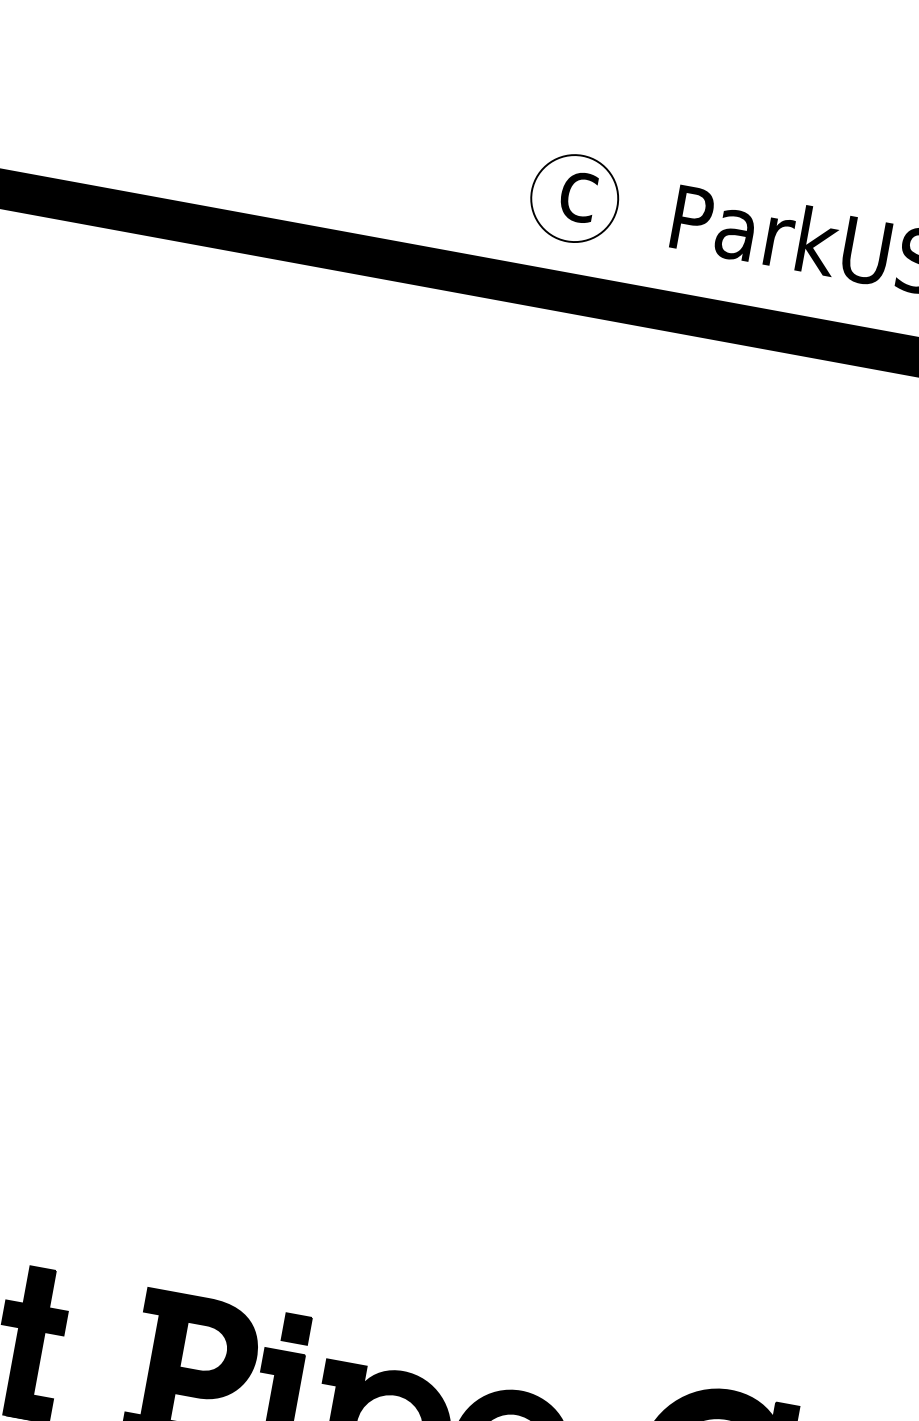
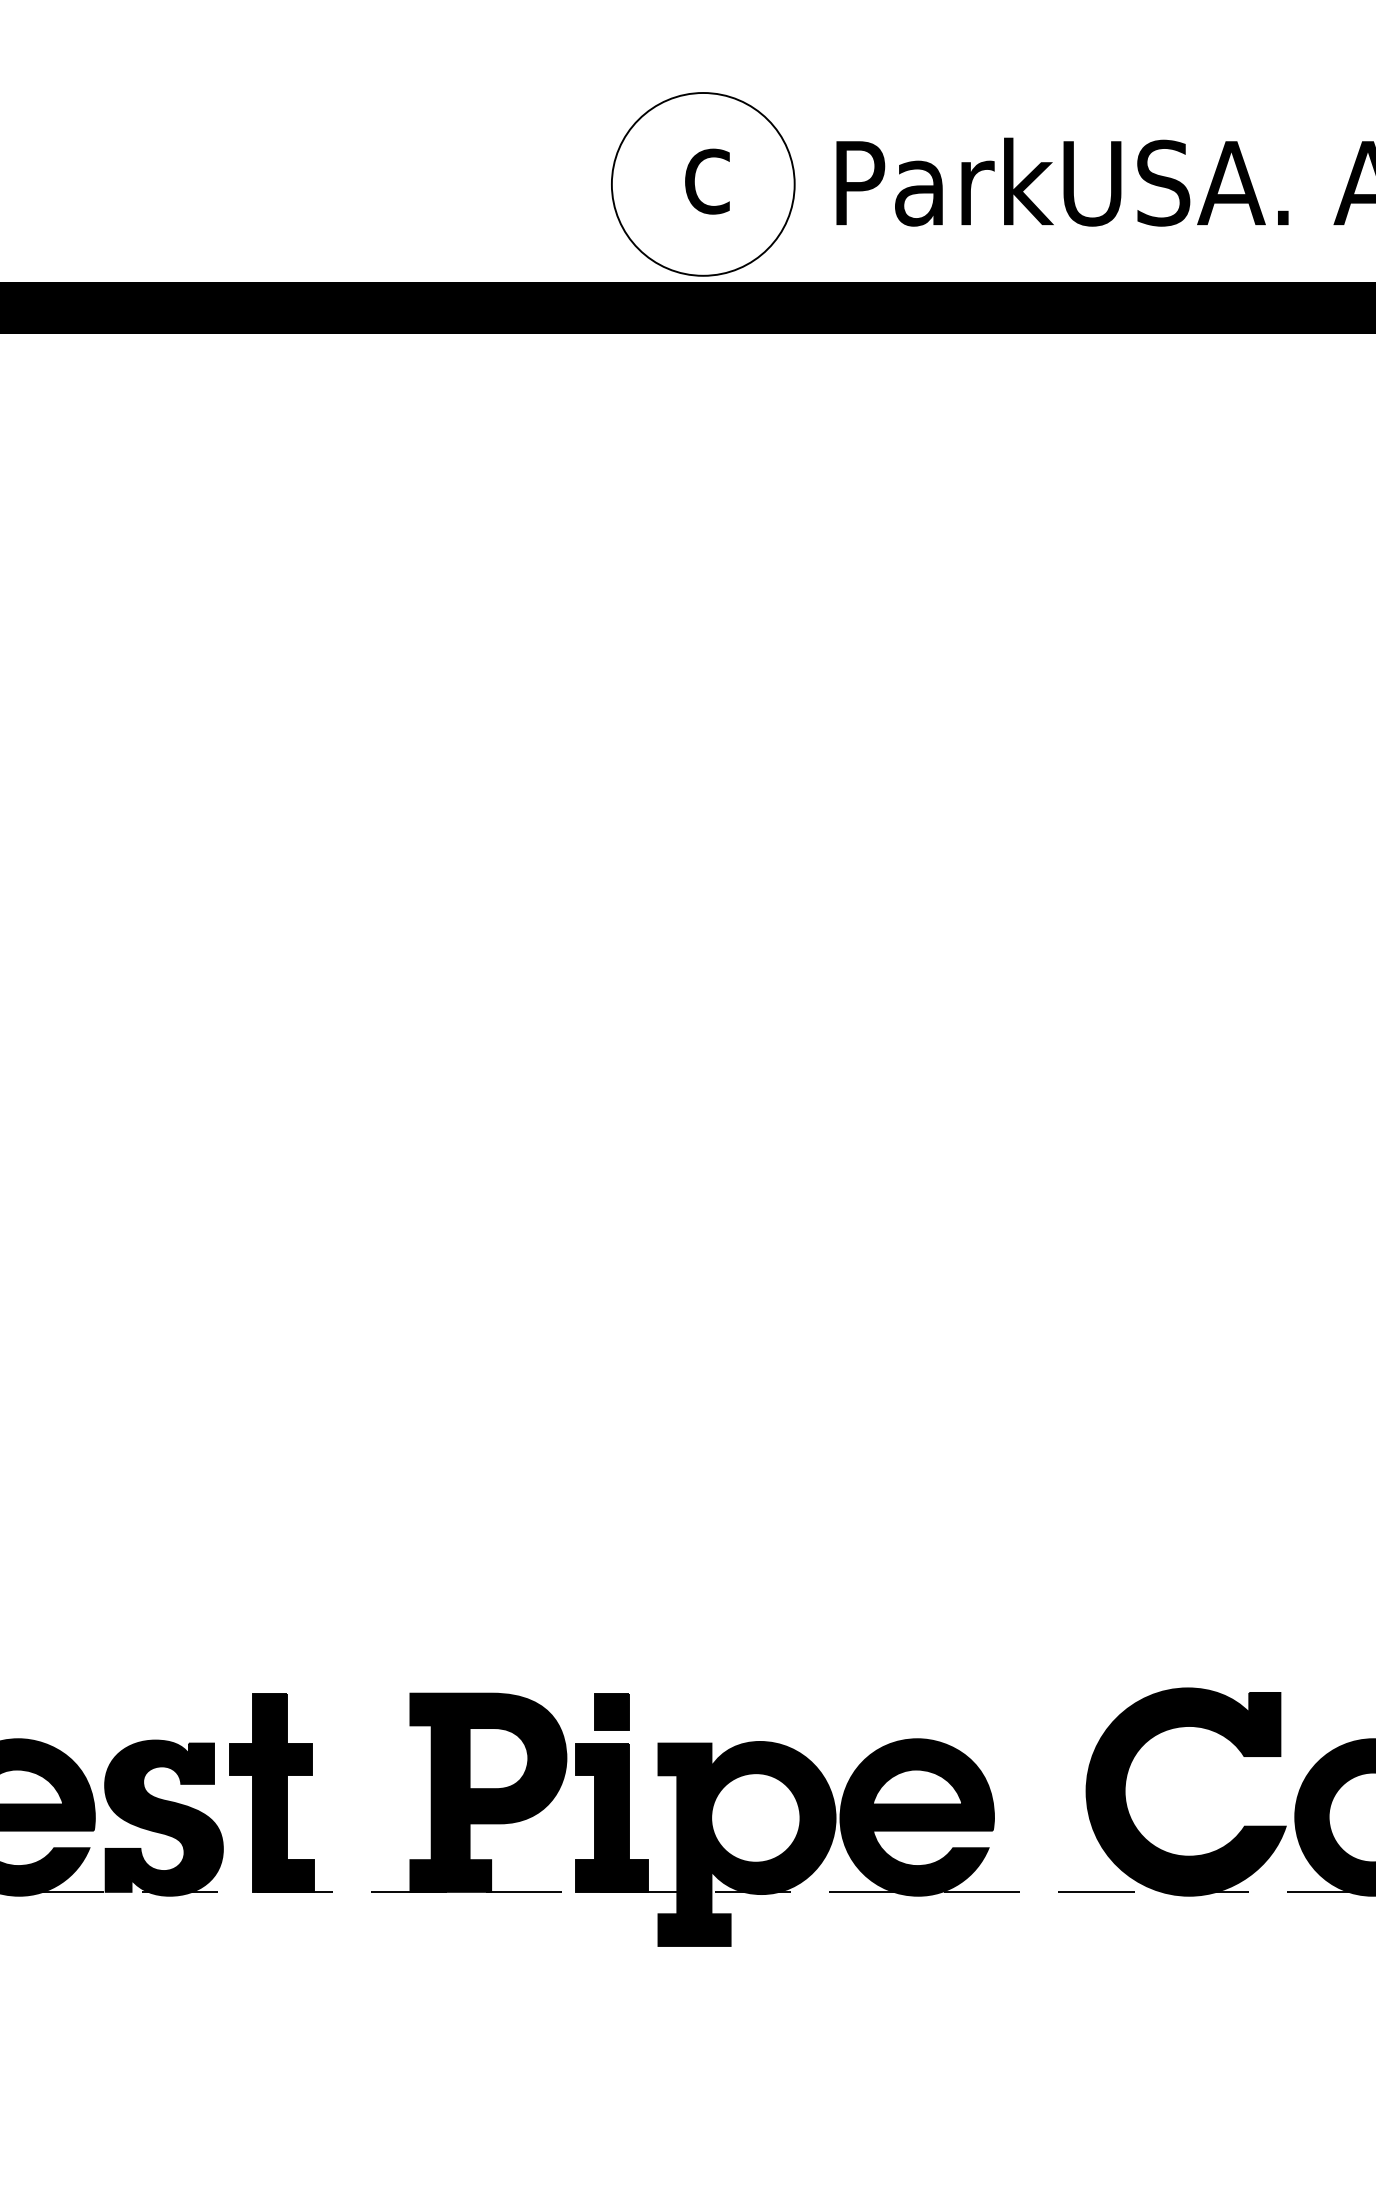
circle: (574, 198) -> (703, 184), size x1.6

